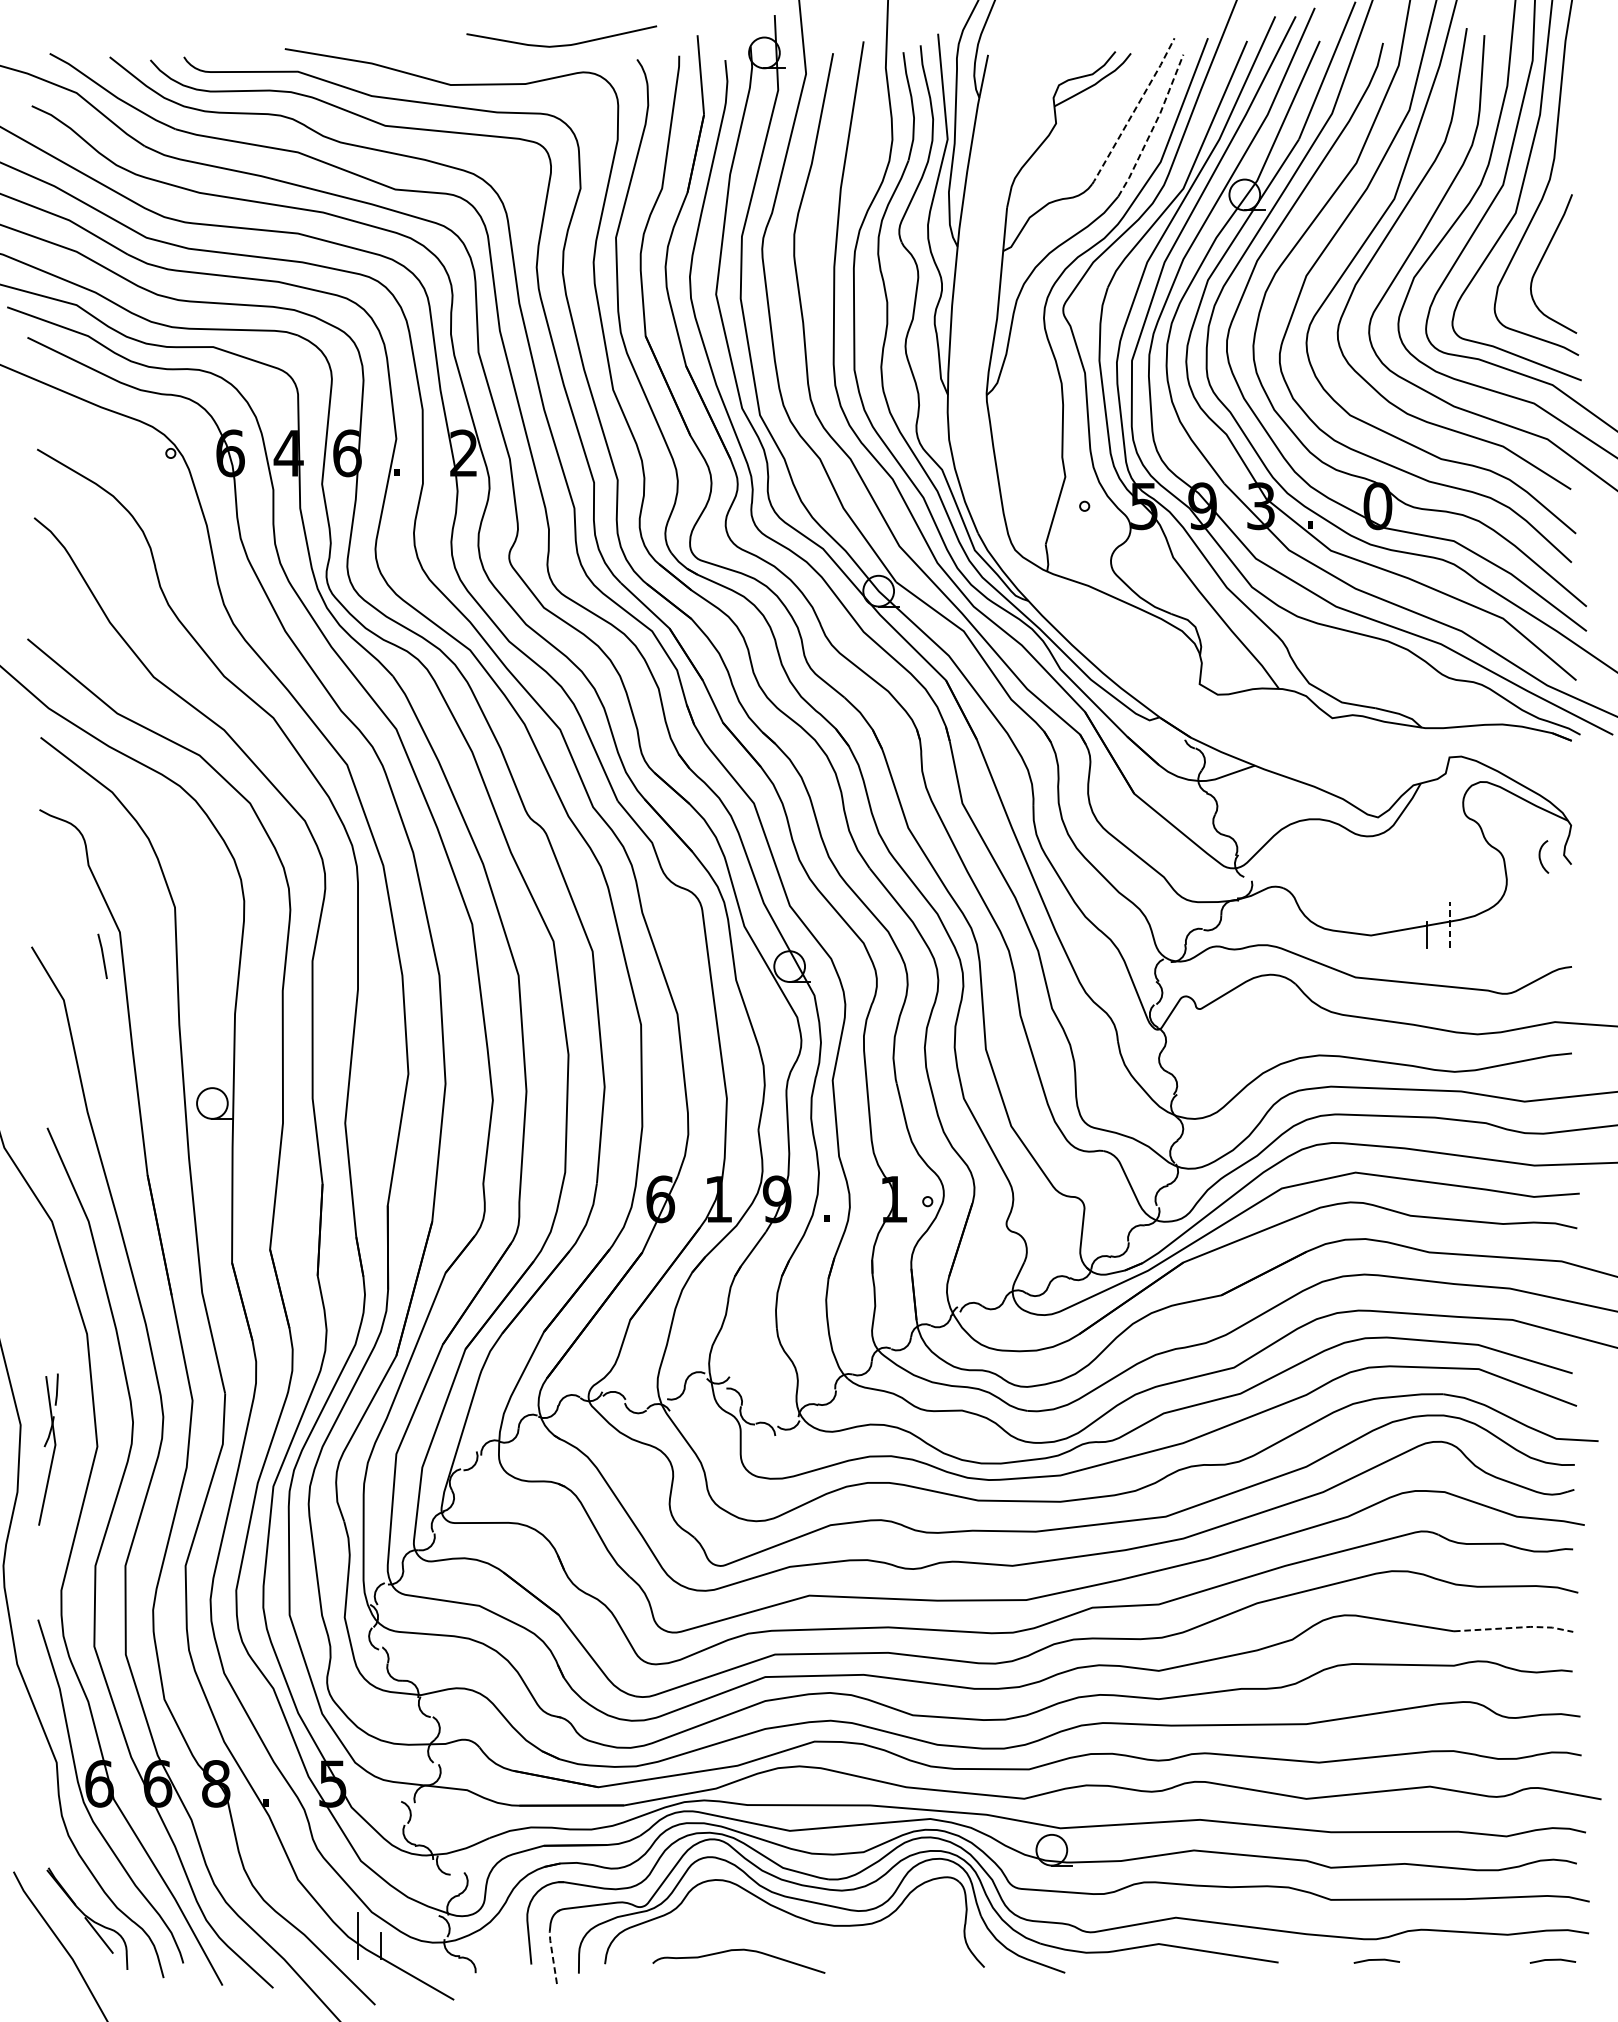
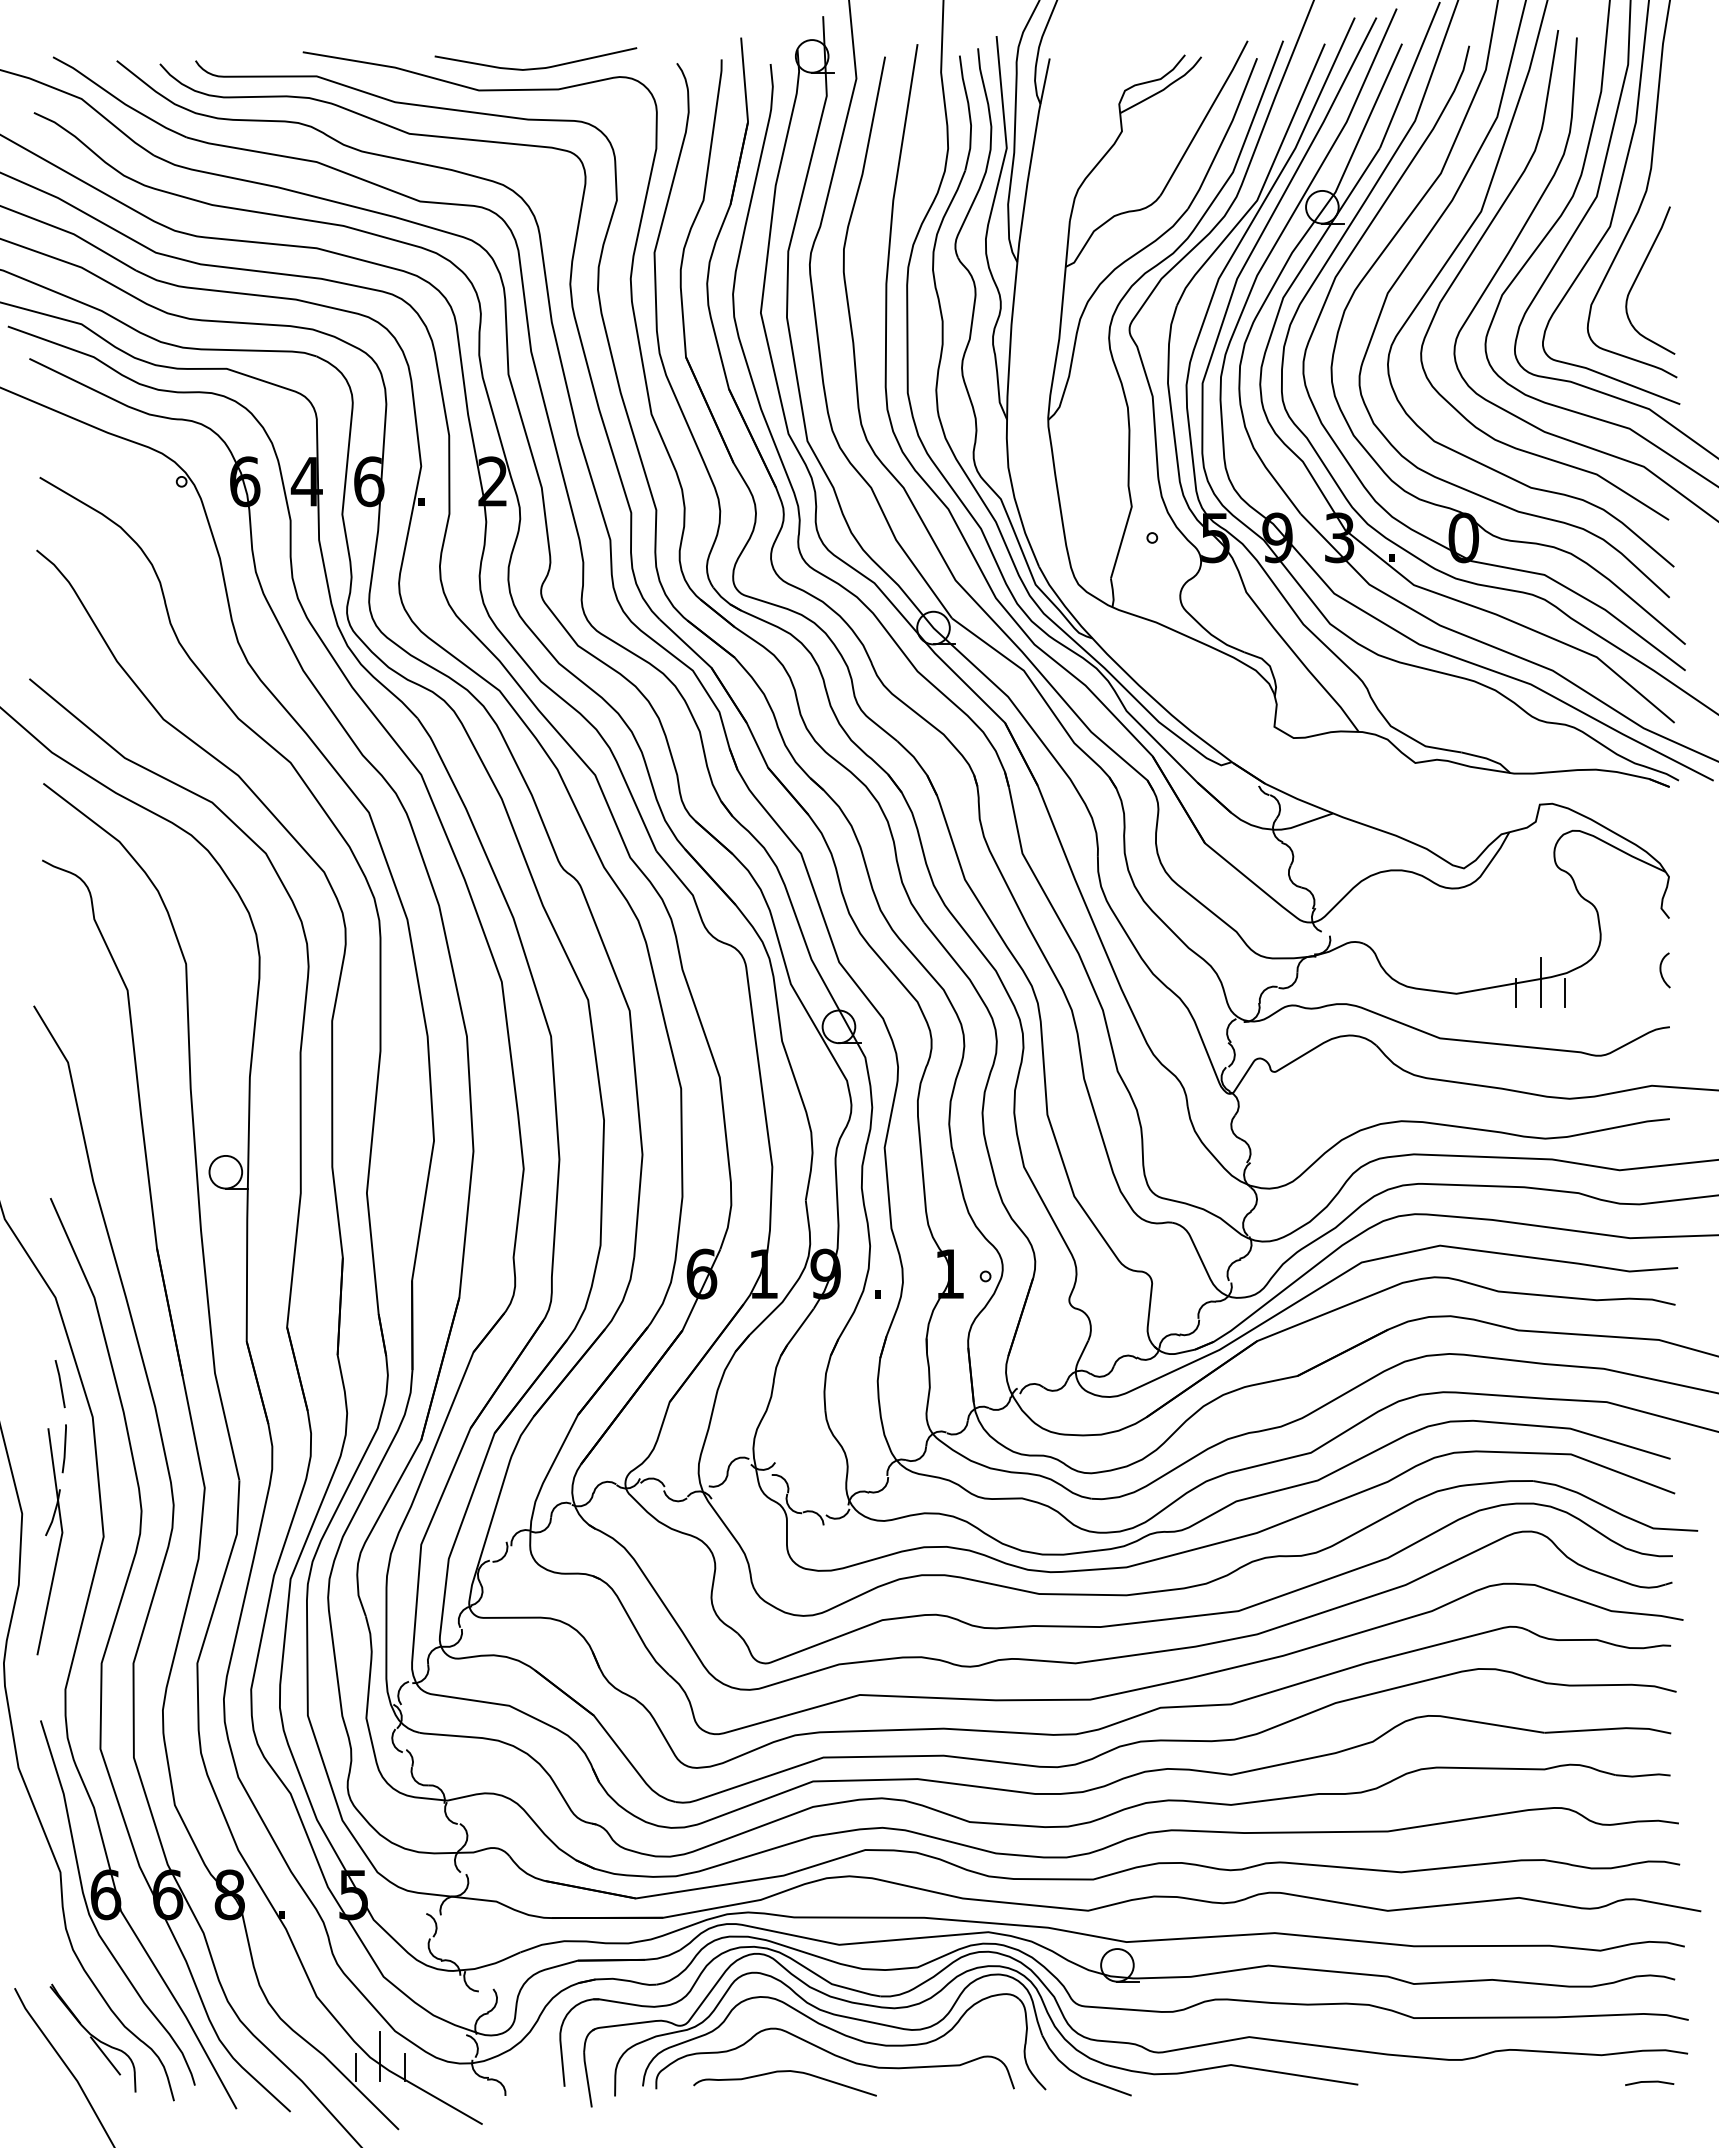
curve: (562, 44) -> (536, 67), moved
line: (1133, 111) -> (1204, 118), dashed -> solid
line: (1153, 126) -> (1225, 134), dashed -> solid
curve: (1540, 857) -> (1661, 970), moved
line: (1450, 923) -> (1540, 981), dashed -> solid
line: (1473, 934) -> (1565, 992), added
line: (101, 955) -> (59, 1383), moved
part: (48, 1449) -> (51, 1539), size x1.43
line: (1515, 1628) -> (1609, 1729), dashed -> solid
part: (785, 1937) -> (834, 2058), added
line: (334, 1946) -> (355, 2067), added
line: (552, 1957) -> (587, 2079), dashed -> solid
line: (1376, 1960) -> (1462, 2082), removed

